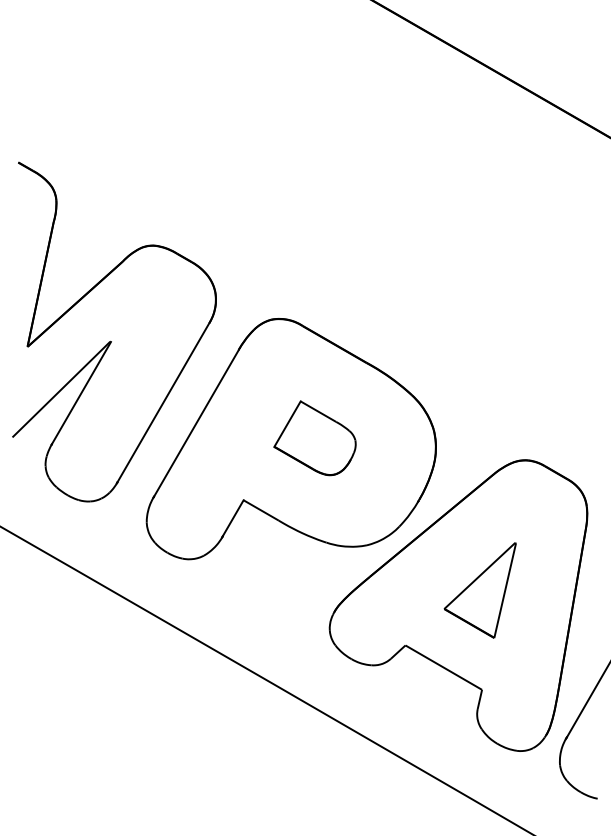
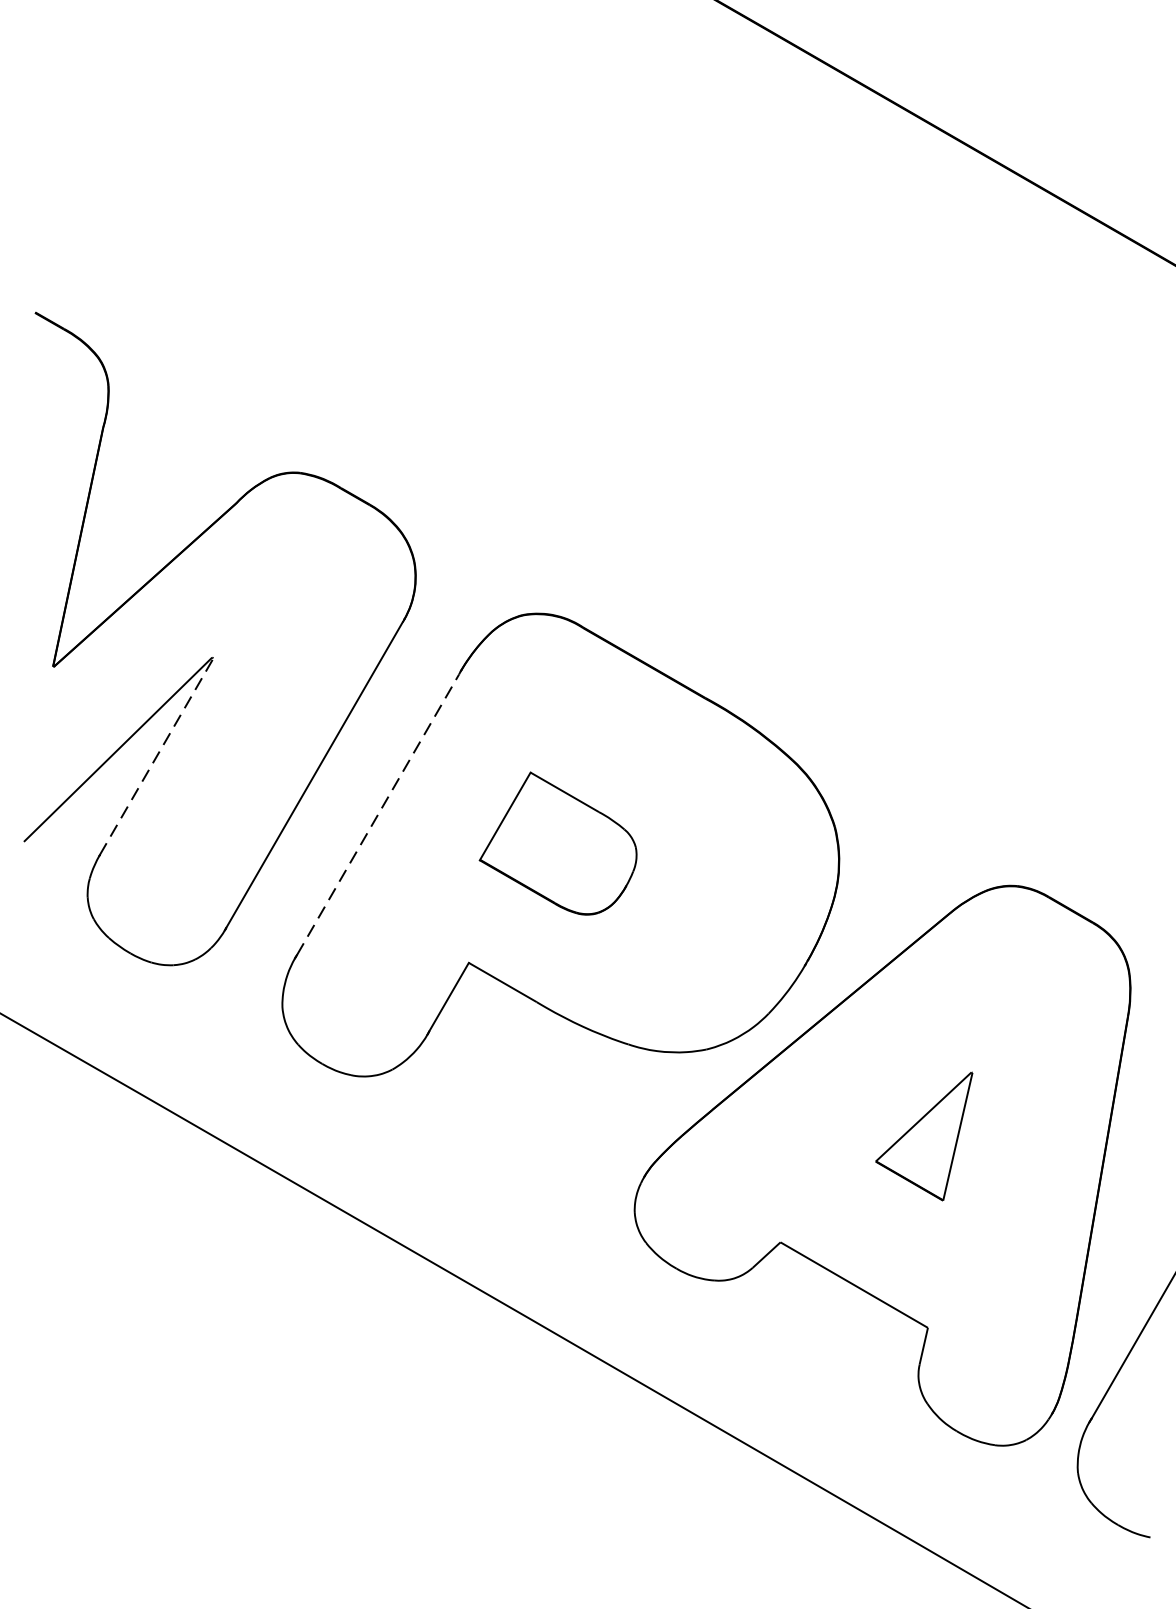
line: (81, 393) -> (156, 757), solid -> dashed
line: (196, 422) -> (378, 813), solid -> dashed
part: (314, 438) -> (557, 843), moved
part: (479, 590) -> (922, 1136), size x0.7

